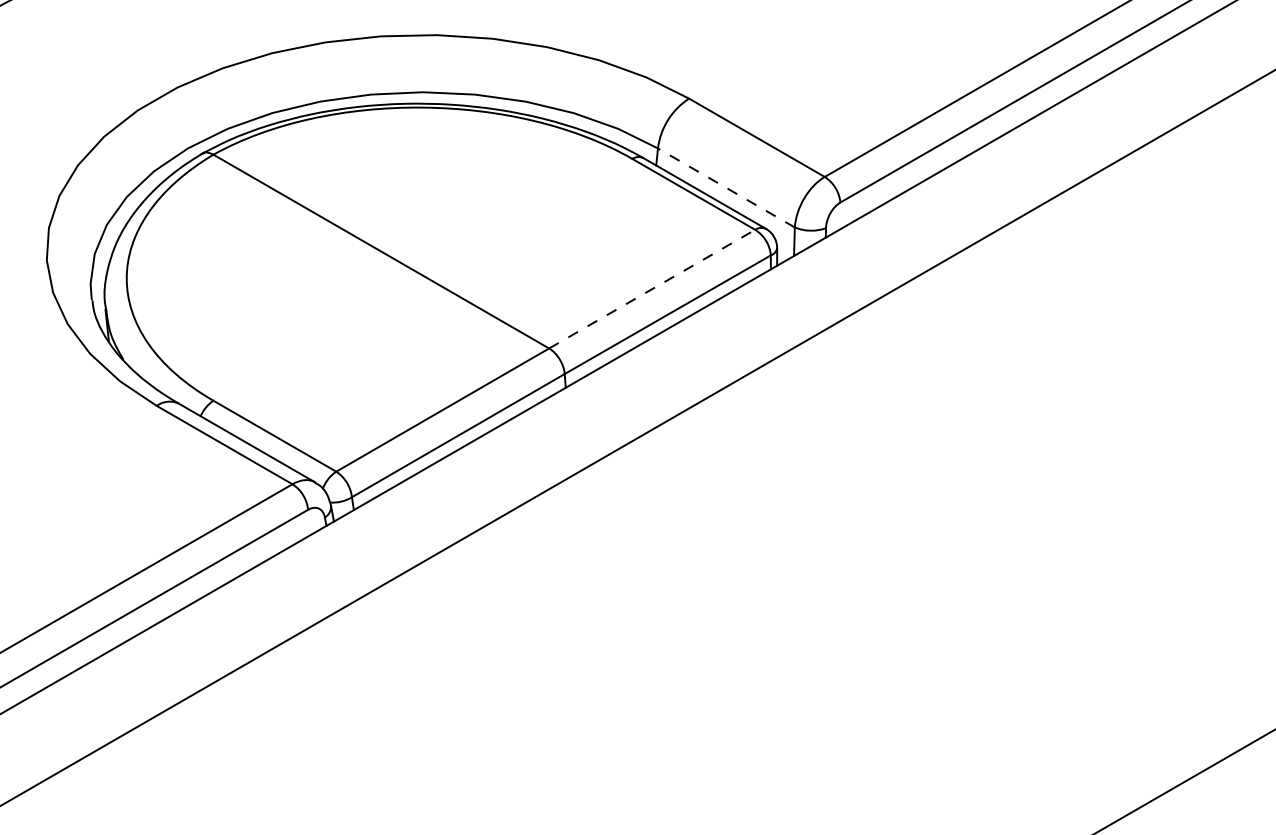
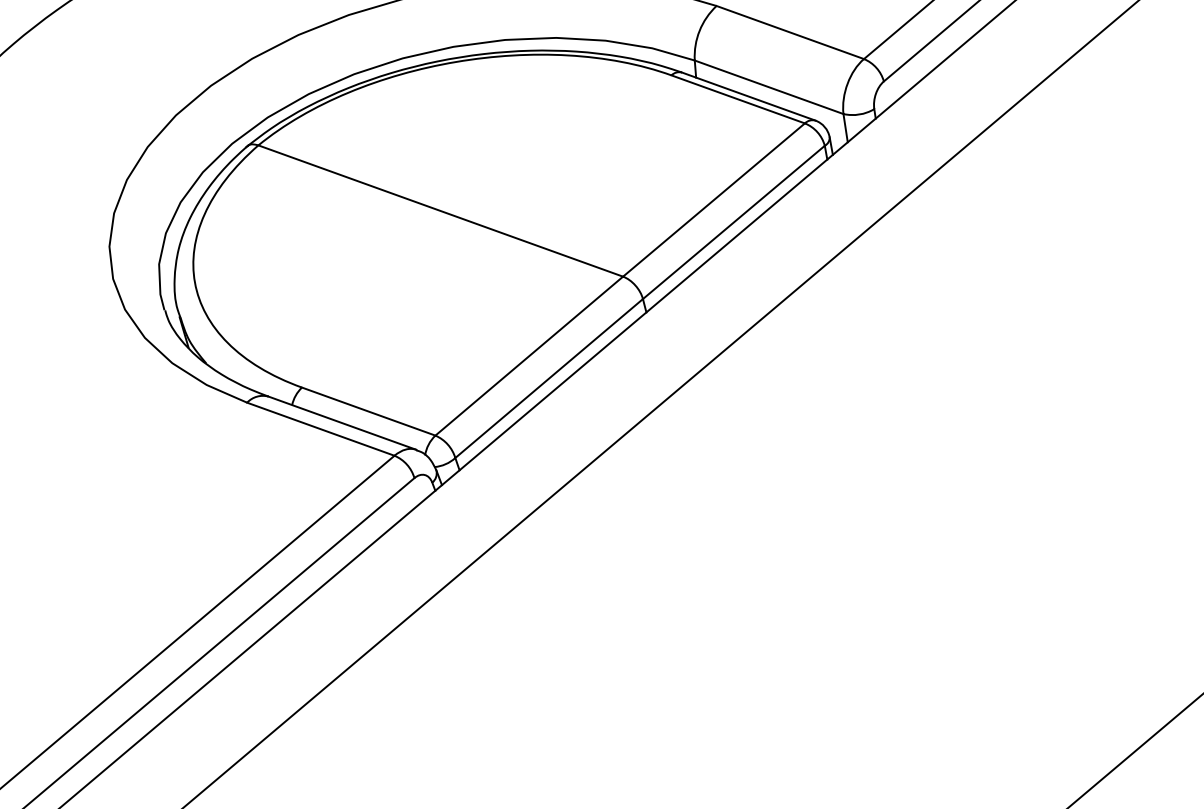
line: (725, 187) -> (768, 87), dashed -> solid
line: (652, 289) -> (714, 200), dashed -> solid

